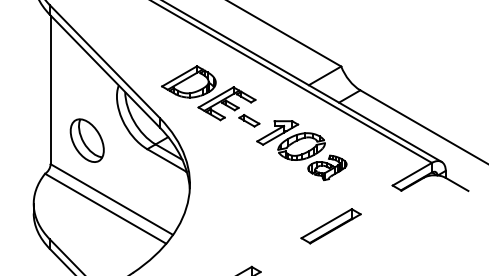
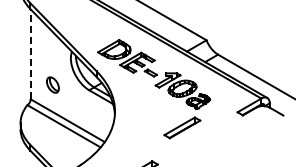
line: (50, 90) -> (30, 54), solid -> dashed
part: (86, 139) -> (52, 84), size x0.6
part: (331, 225) -> (182, 127), moved

